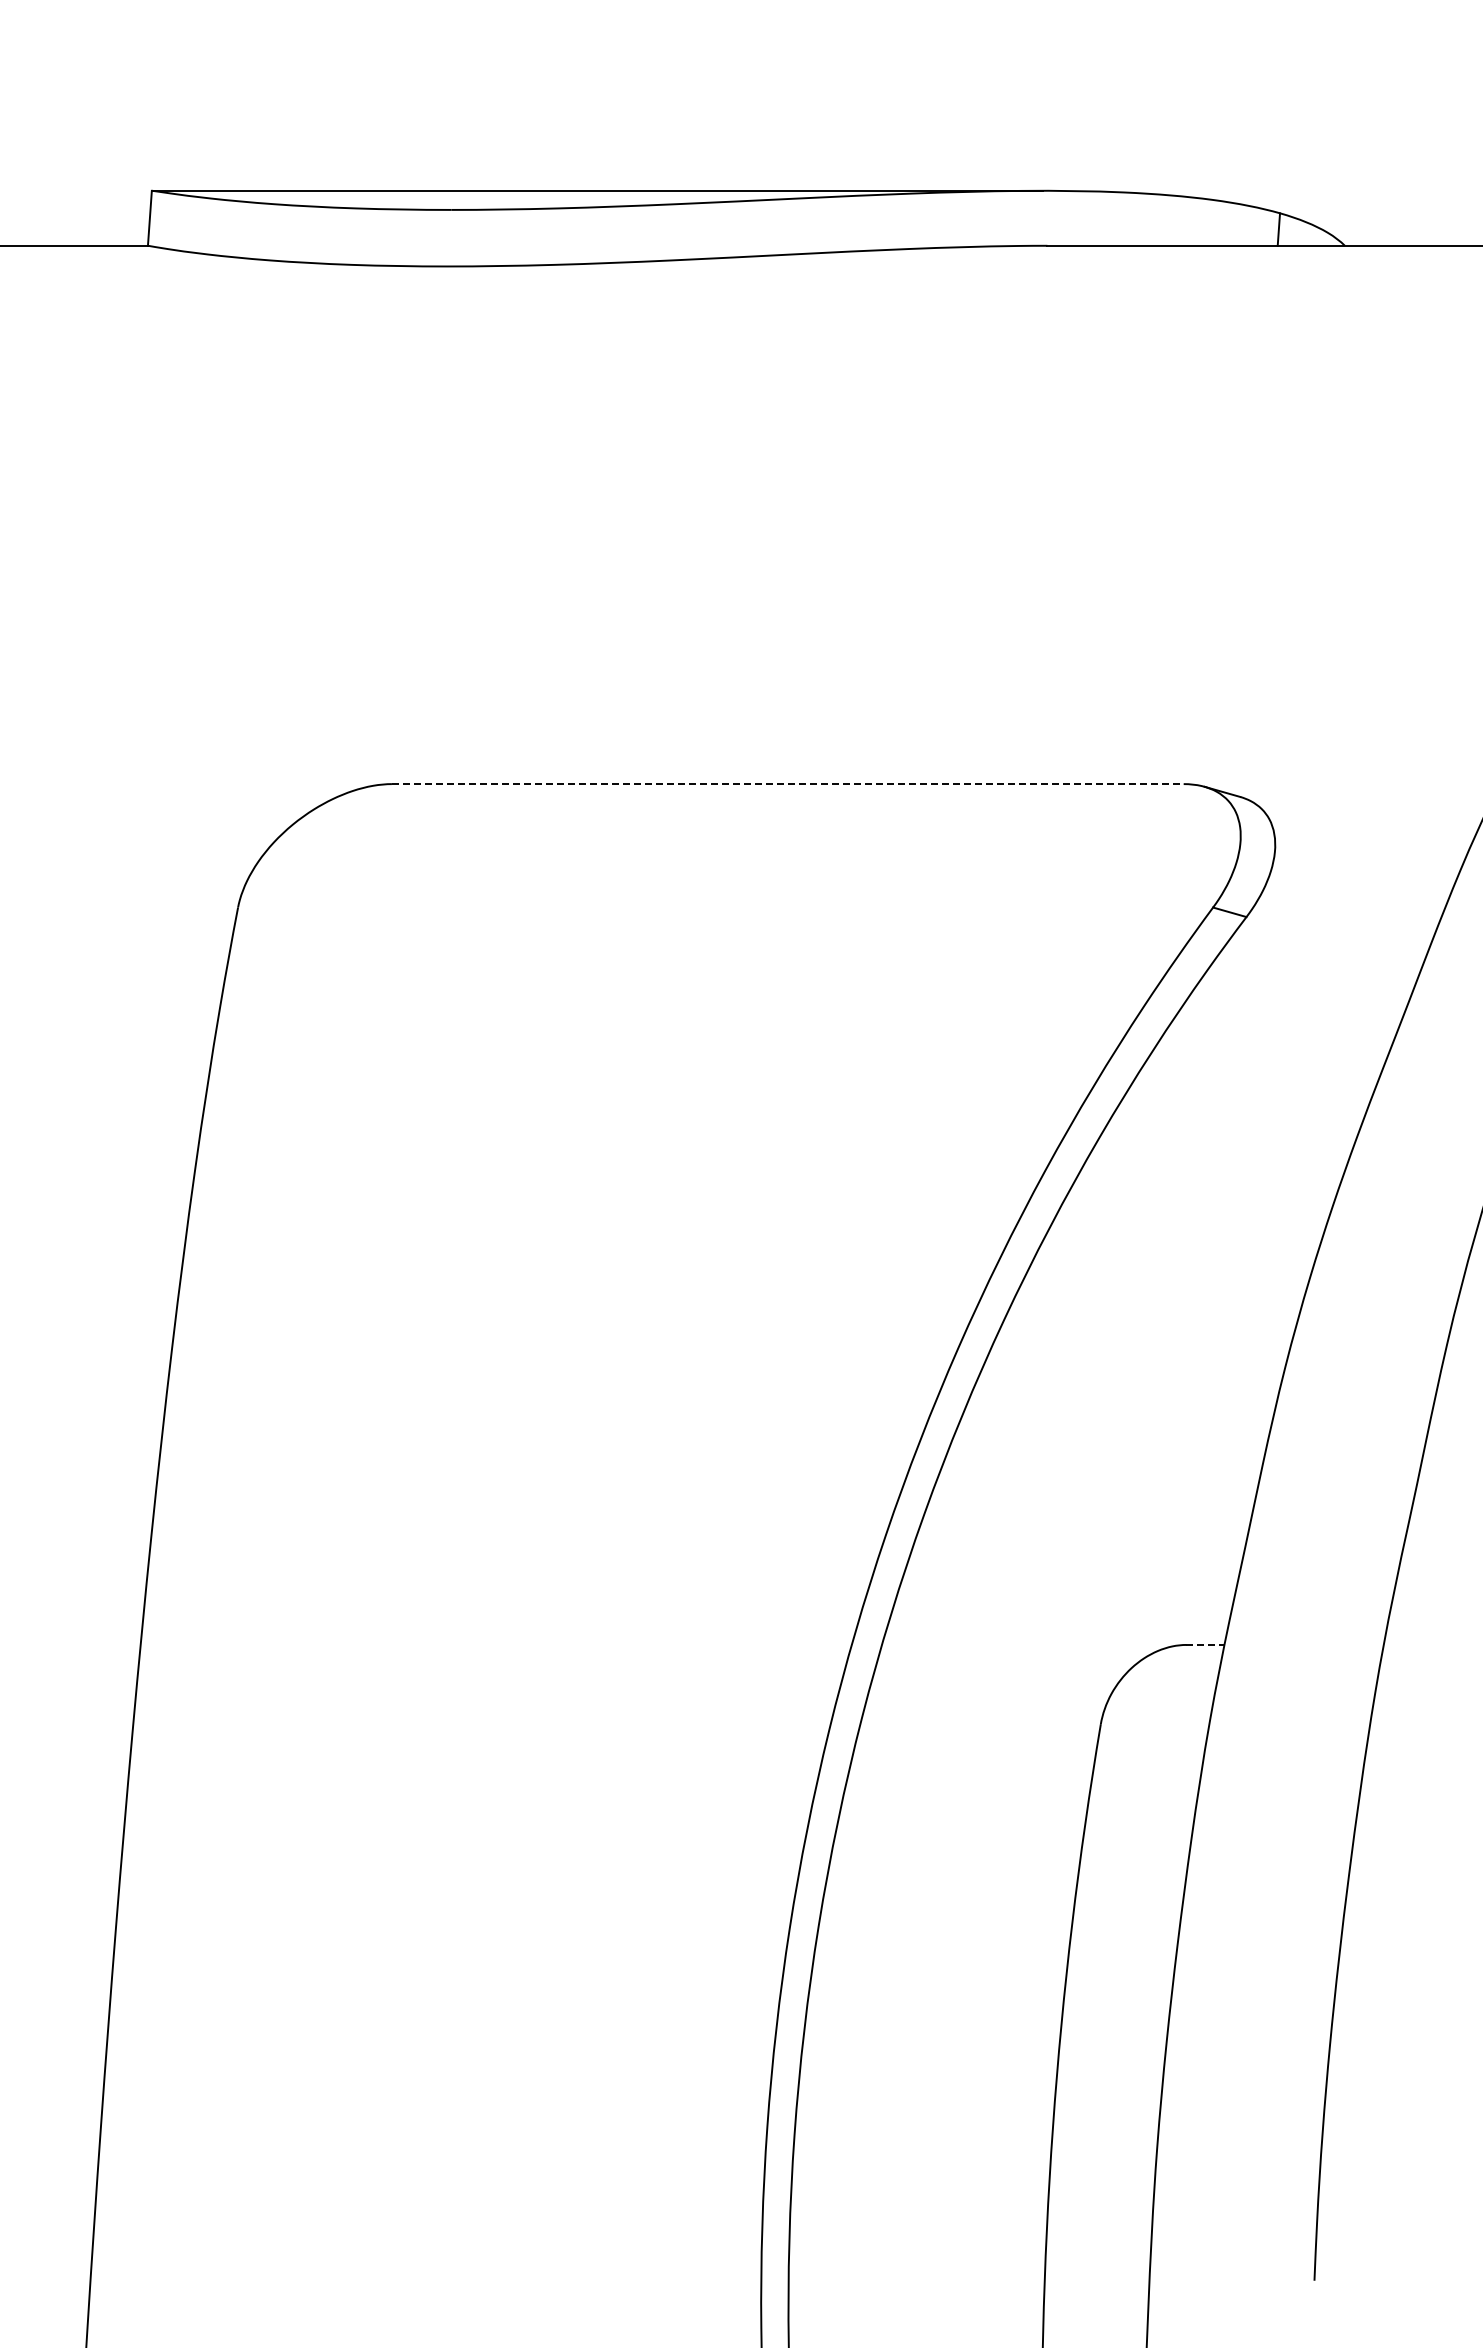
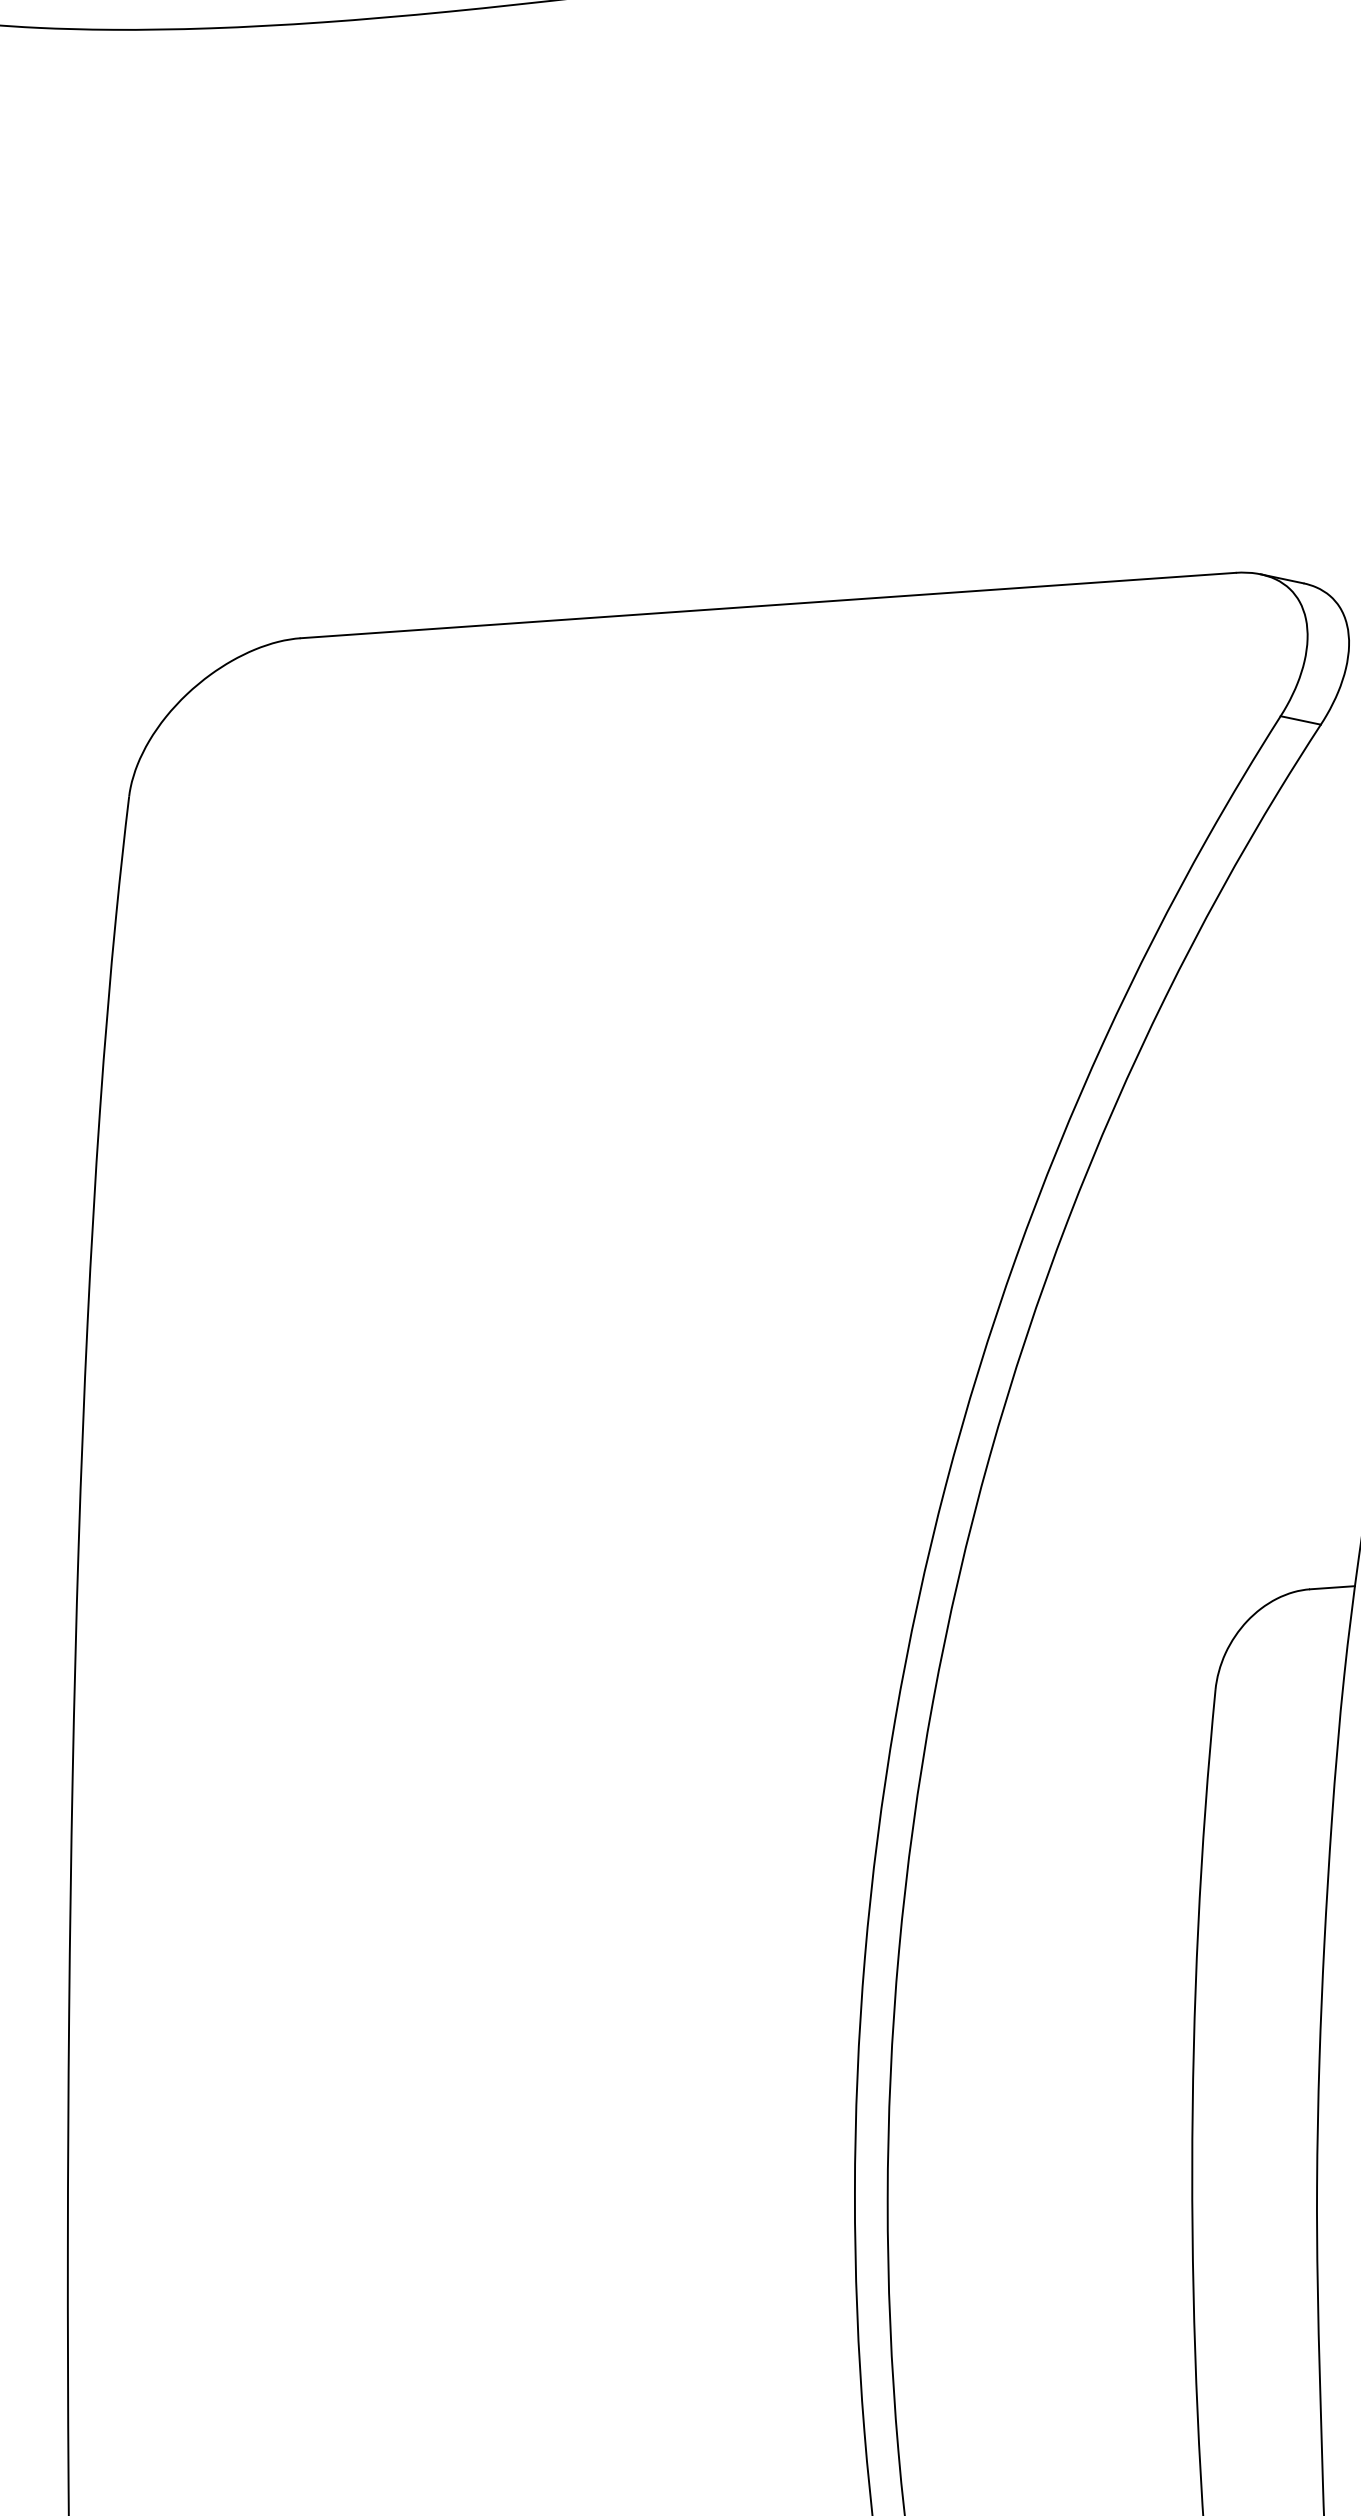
line: (787, 784) -> (767, 606), dashed -> solid
line: (1205, 1644) -> (1332, 1587), dashed -> solid

